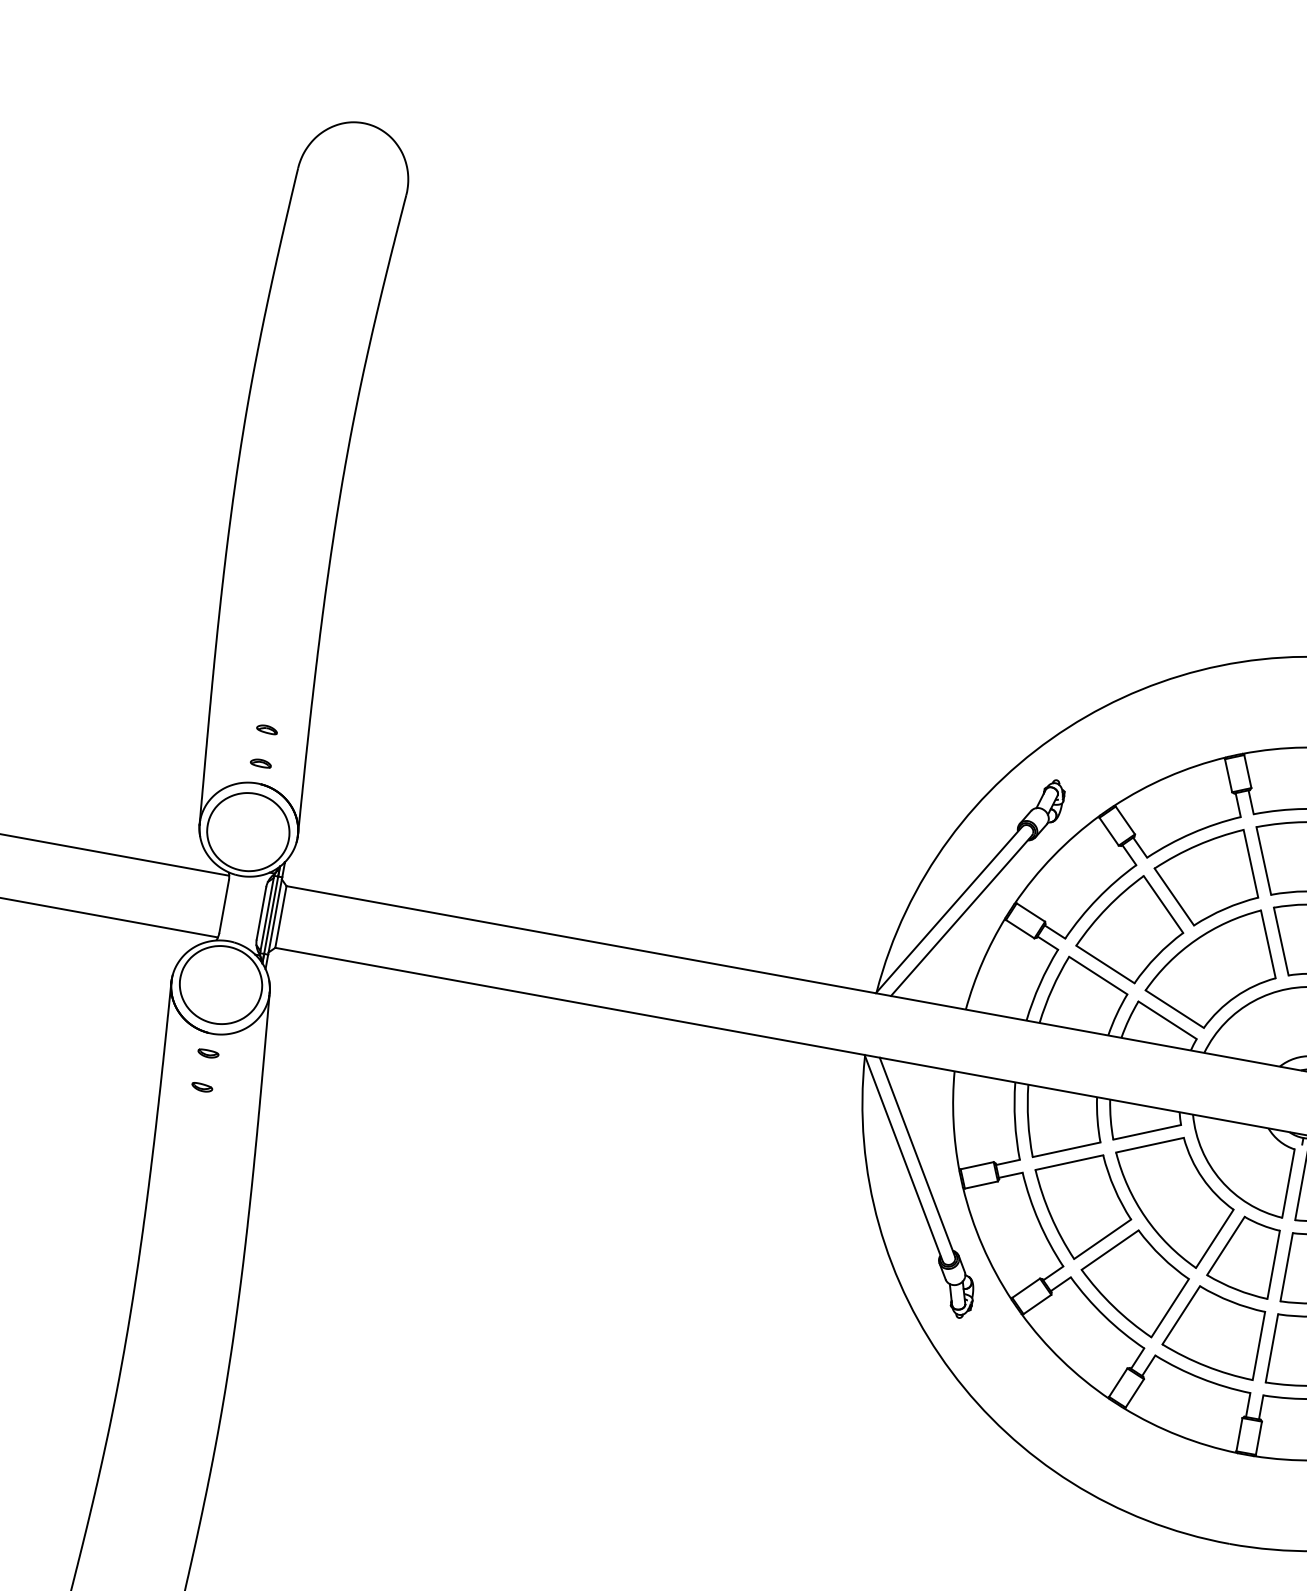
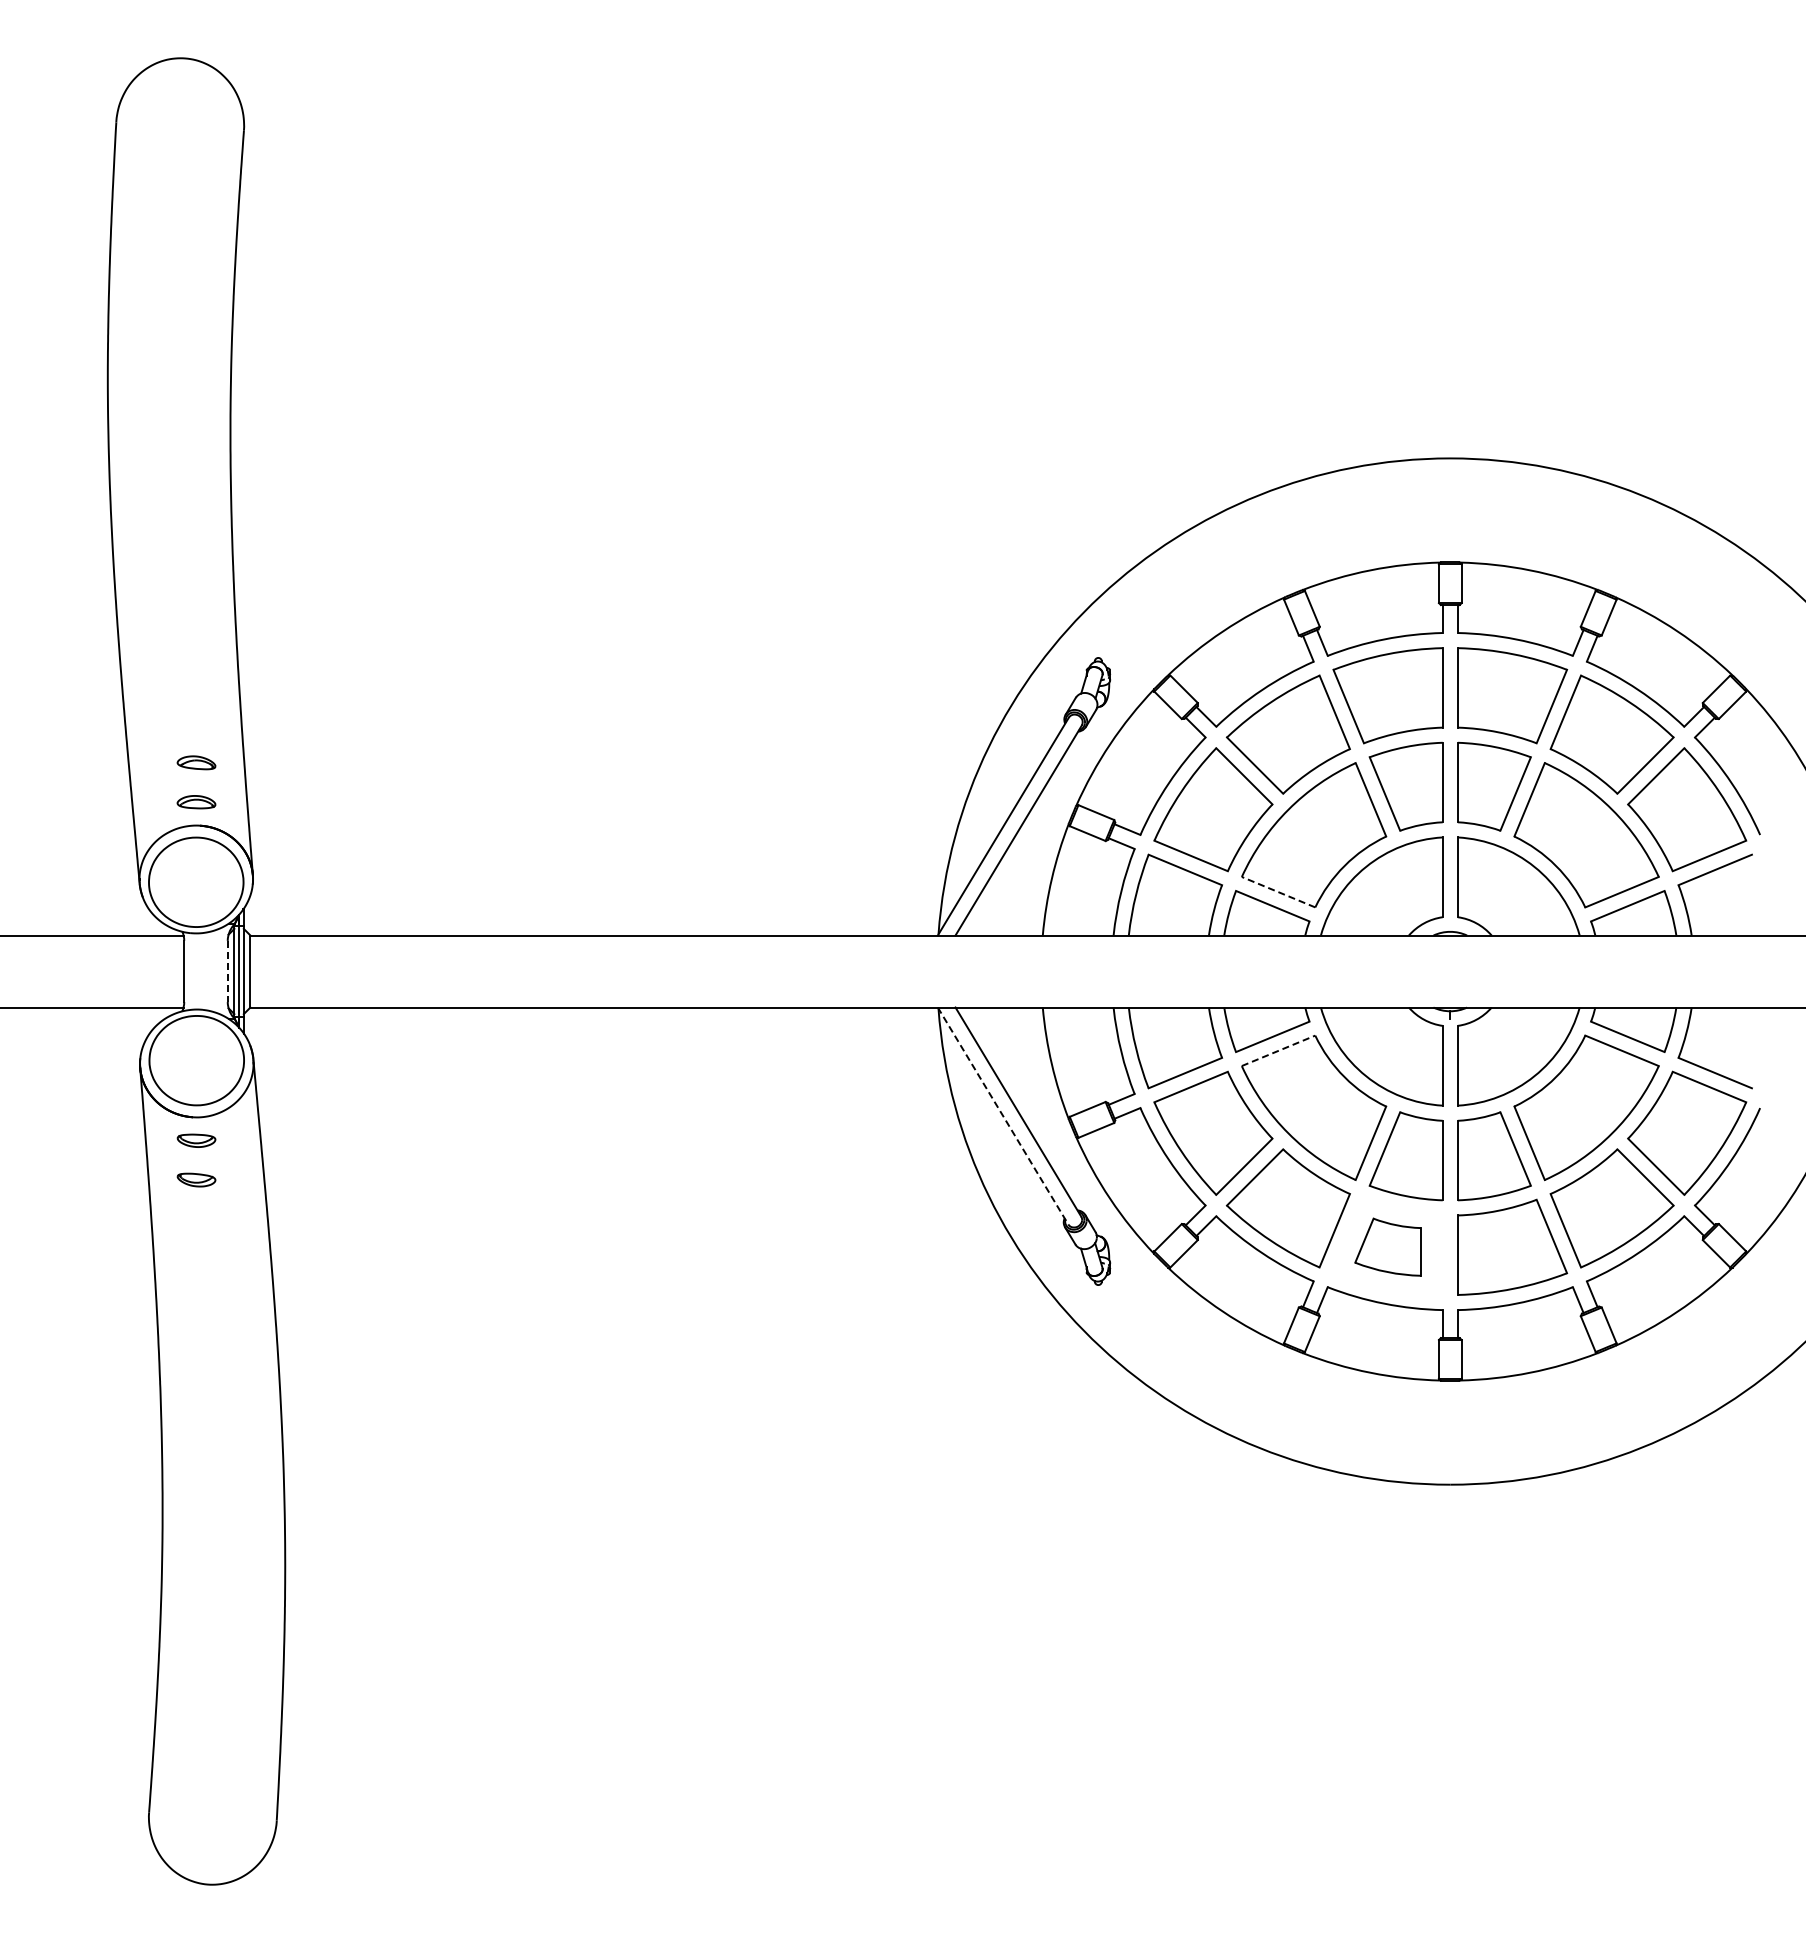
part: (267, 729) -> (196, 762), size x1.6
part: (261, 762) -> (196, 801), size x1.6
line: (261, 913) -> (227, 971), solid -> dashed
line: (1174, 1009) -> (1278, 892), solid -> dashed
part: (208, 1053) -> (196, 1140), size x1.6
part: (202, 1087) -> (196, 1180), size x1.6
line: (1150, 1144) -> (1278, 1050), solid -> dashed
line: (903, 1158) -> (1003, 1116), solid -> dashed
part: (1212, 1329) -> (1387, 1246), size x0.6

